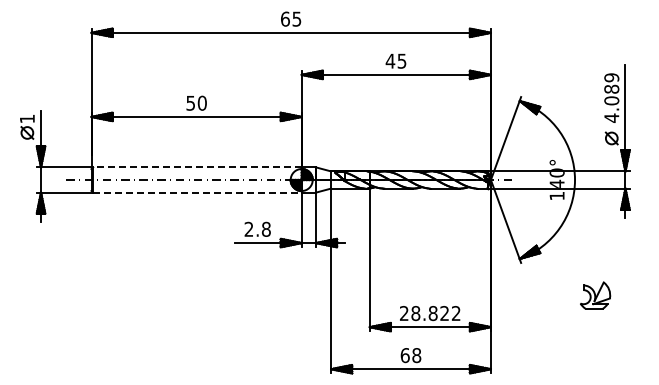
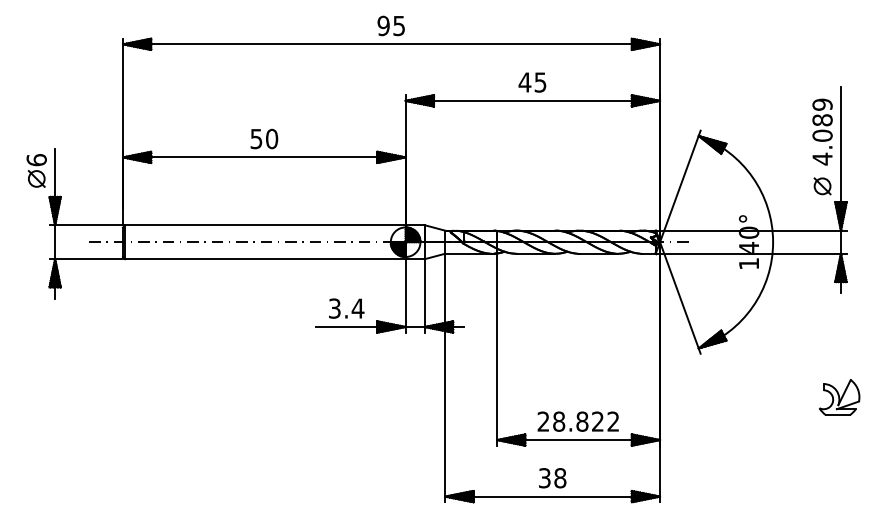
text: (284, 18) -> (382, 25), 65 -> 95
text: (26, 118) -> (35, 159), 1 -> 6
line: (196, 167) -> (264, 225), dashed -> solid
line: (197, 192) -> (265, 259), dashed -> solid
text: (257, 228) -> (346, 307), 2.8 -> 3.4
part: (595, 295) -> (839, 397), moved
text: (404, 355) -> (543, 478), 68 -> 38

